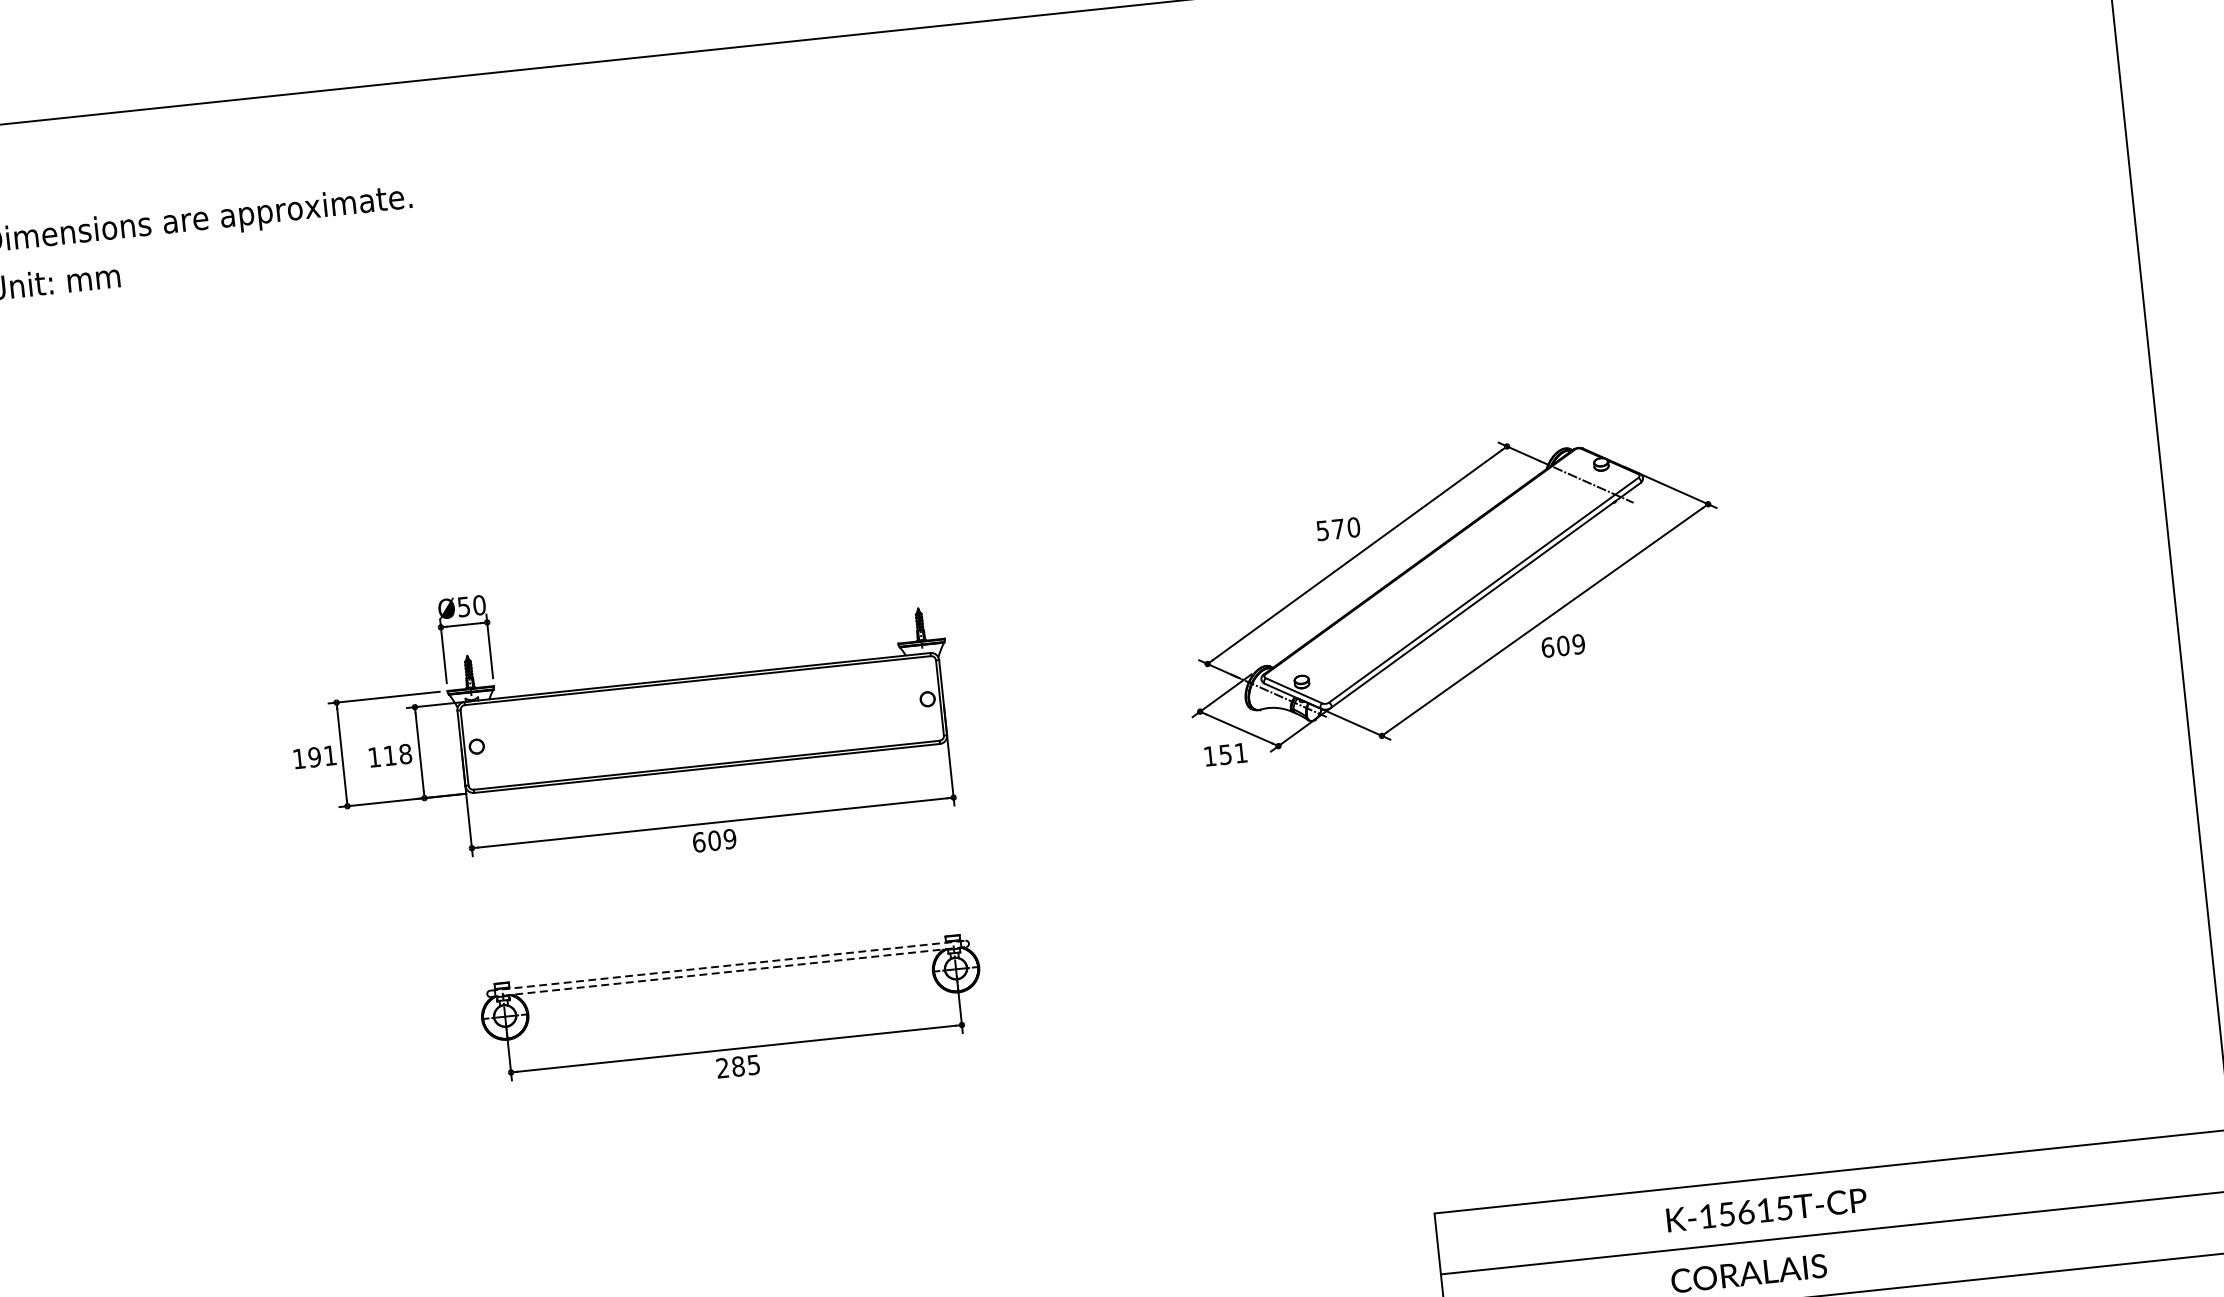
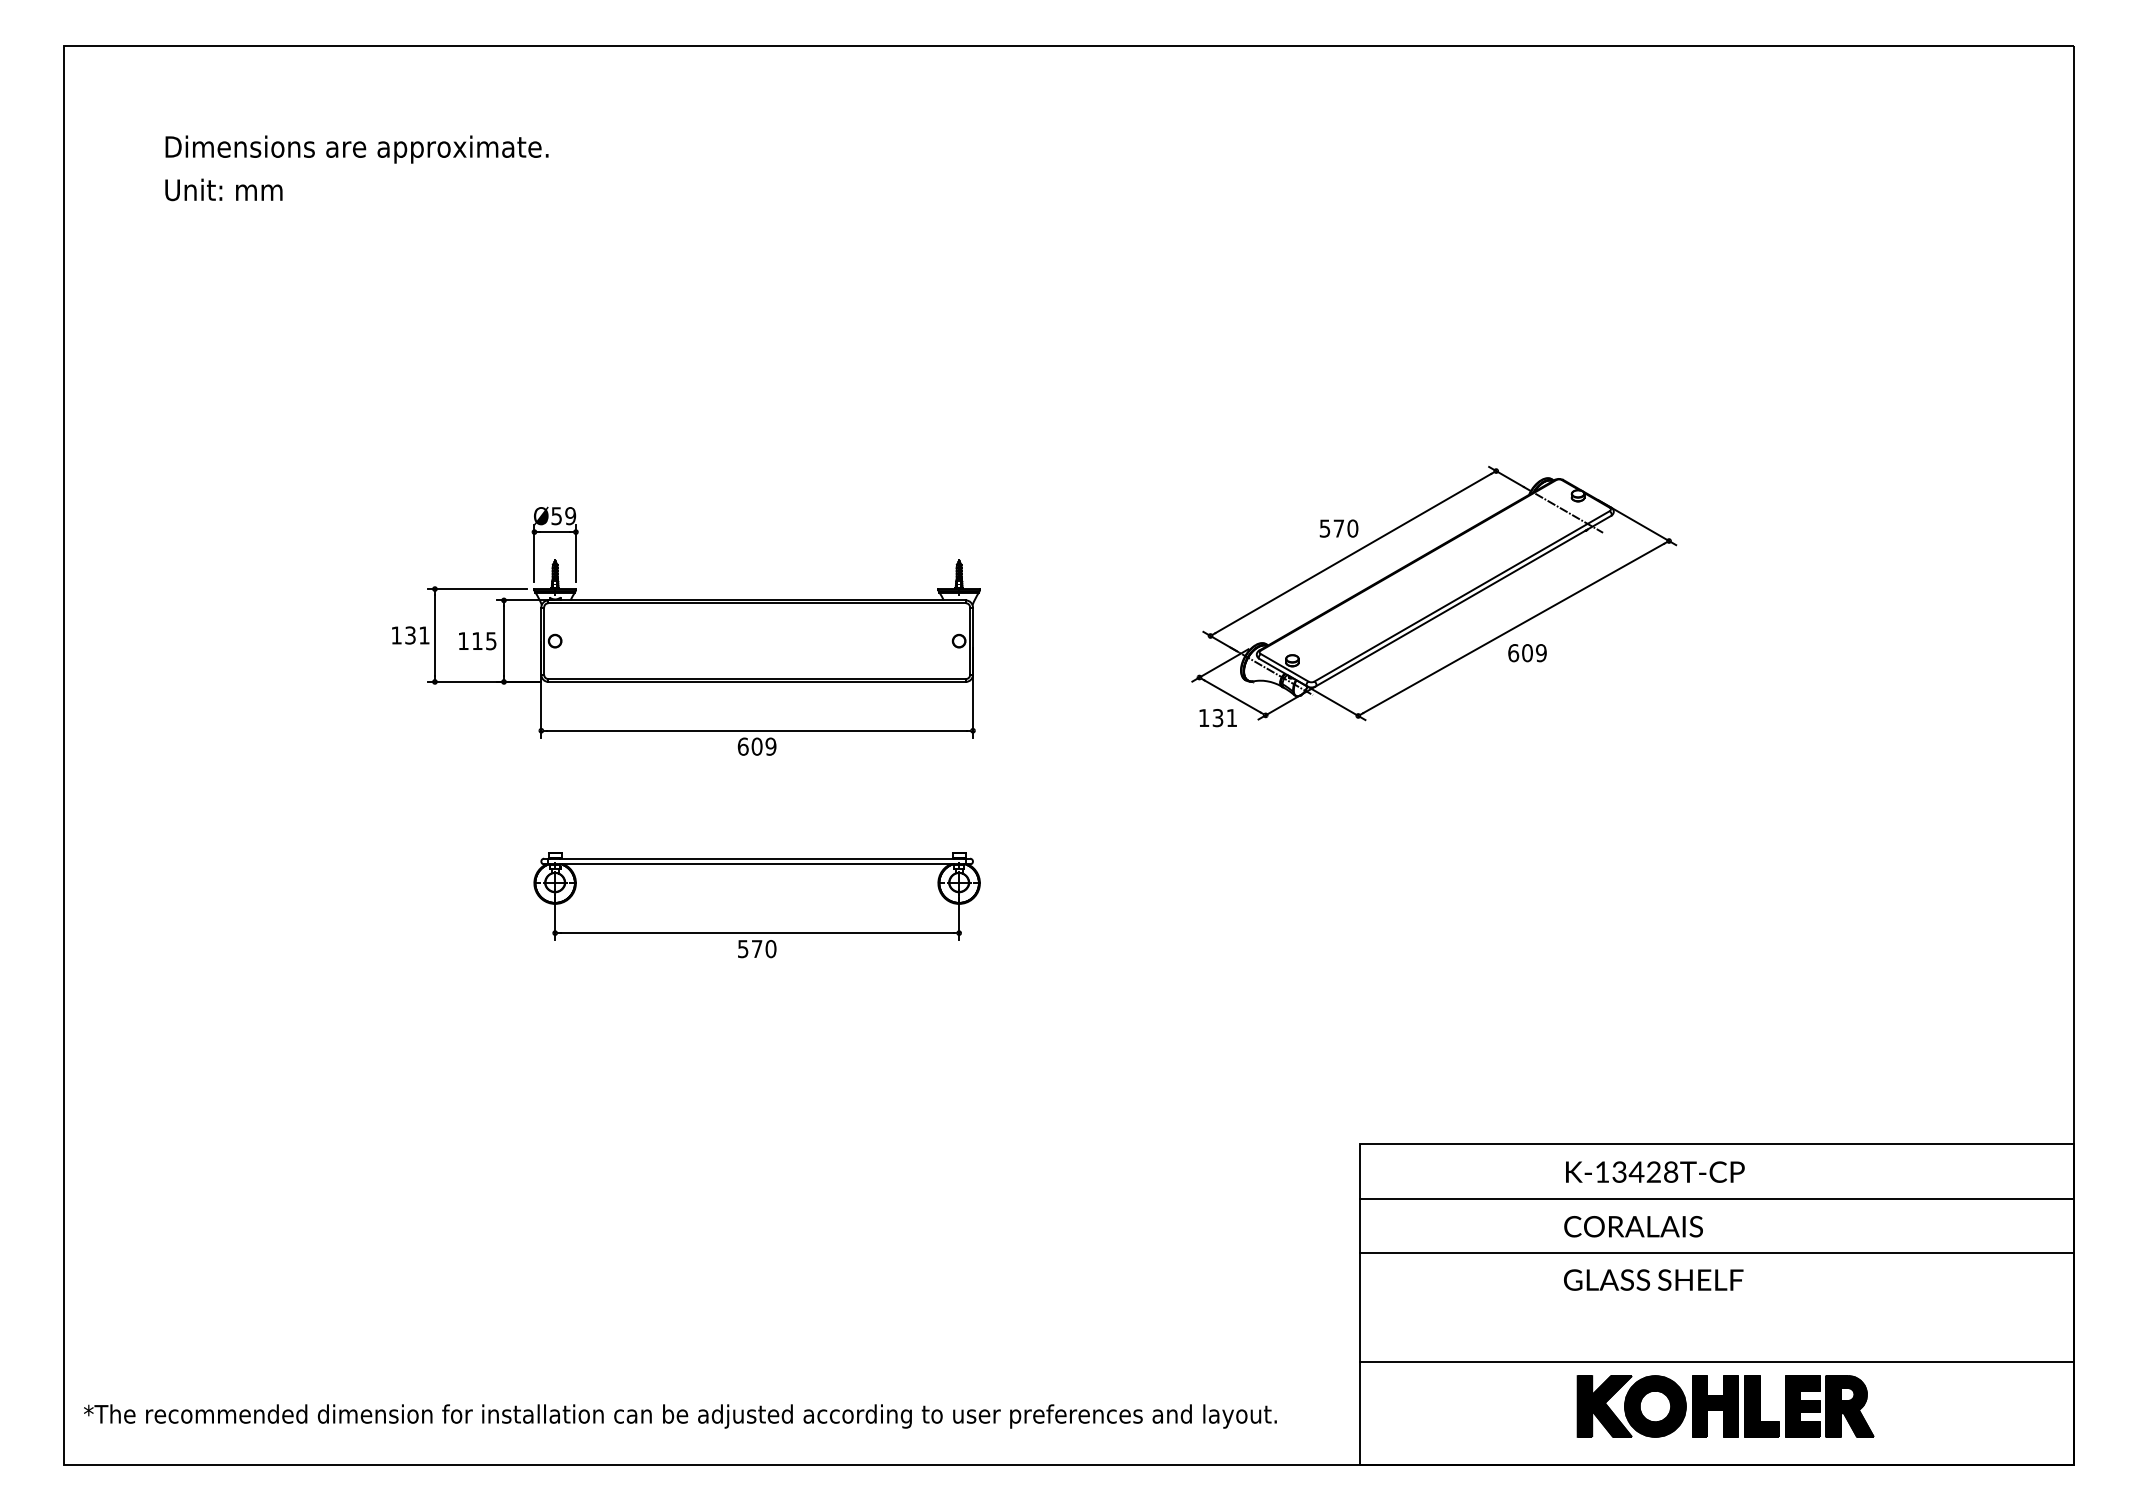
text: (479, 605) -> (570, 516), Ø50 -> Ø59
text: (405, 754) -> (491, 641), 118 -> 115
text: (1226, 754) -> (1218, 717), 151 -> 131
text: (314, 757) -> (410, 635), 191 -> 131
line: (728, 965) -> (757, 858), dashed -> solid
line: (728, 972) -> (757, 864), dashed -> solid
text: (738, 1067) -> (757, 949), 285 -> 570
text: (1755, 1210) -> (1645, 1171), K-15615T-CP -> K-13428T-CP

